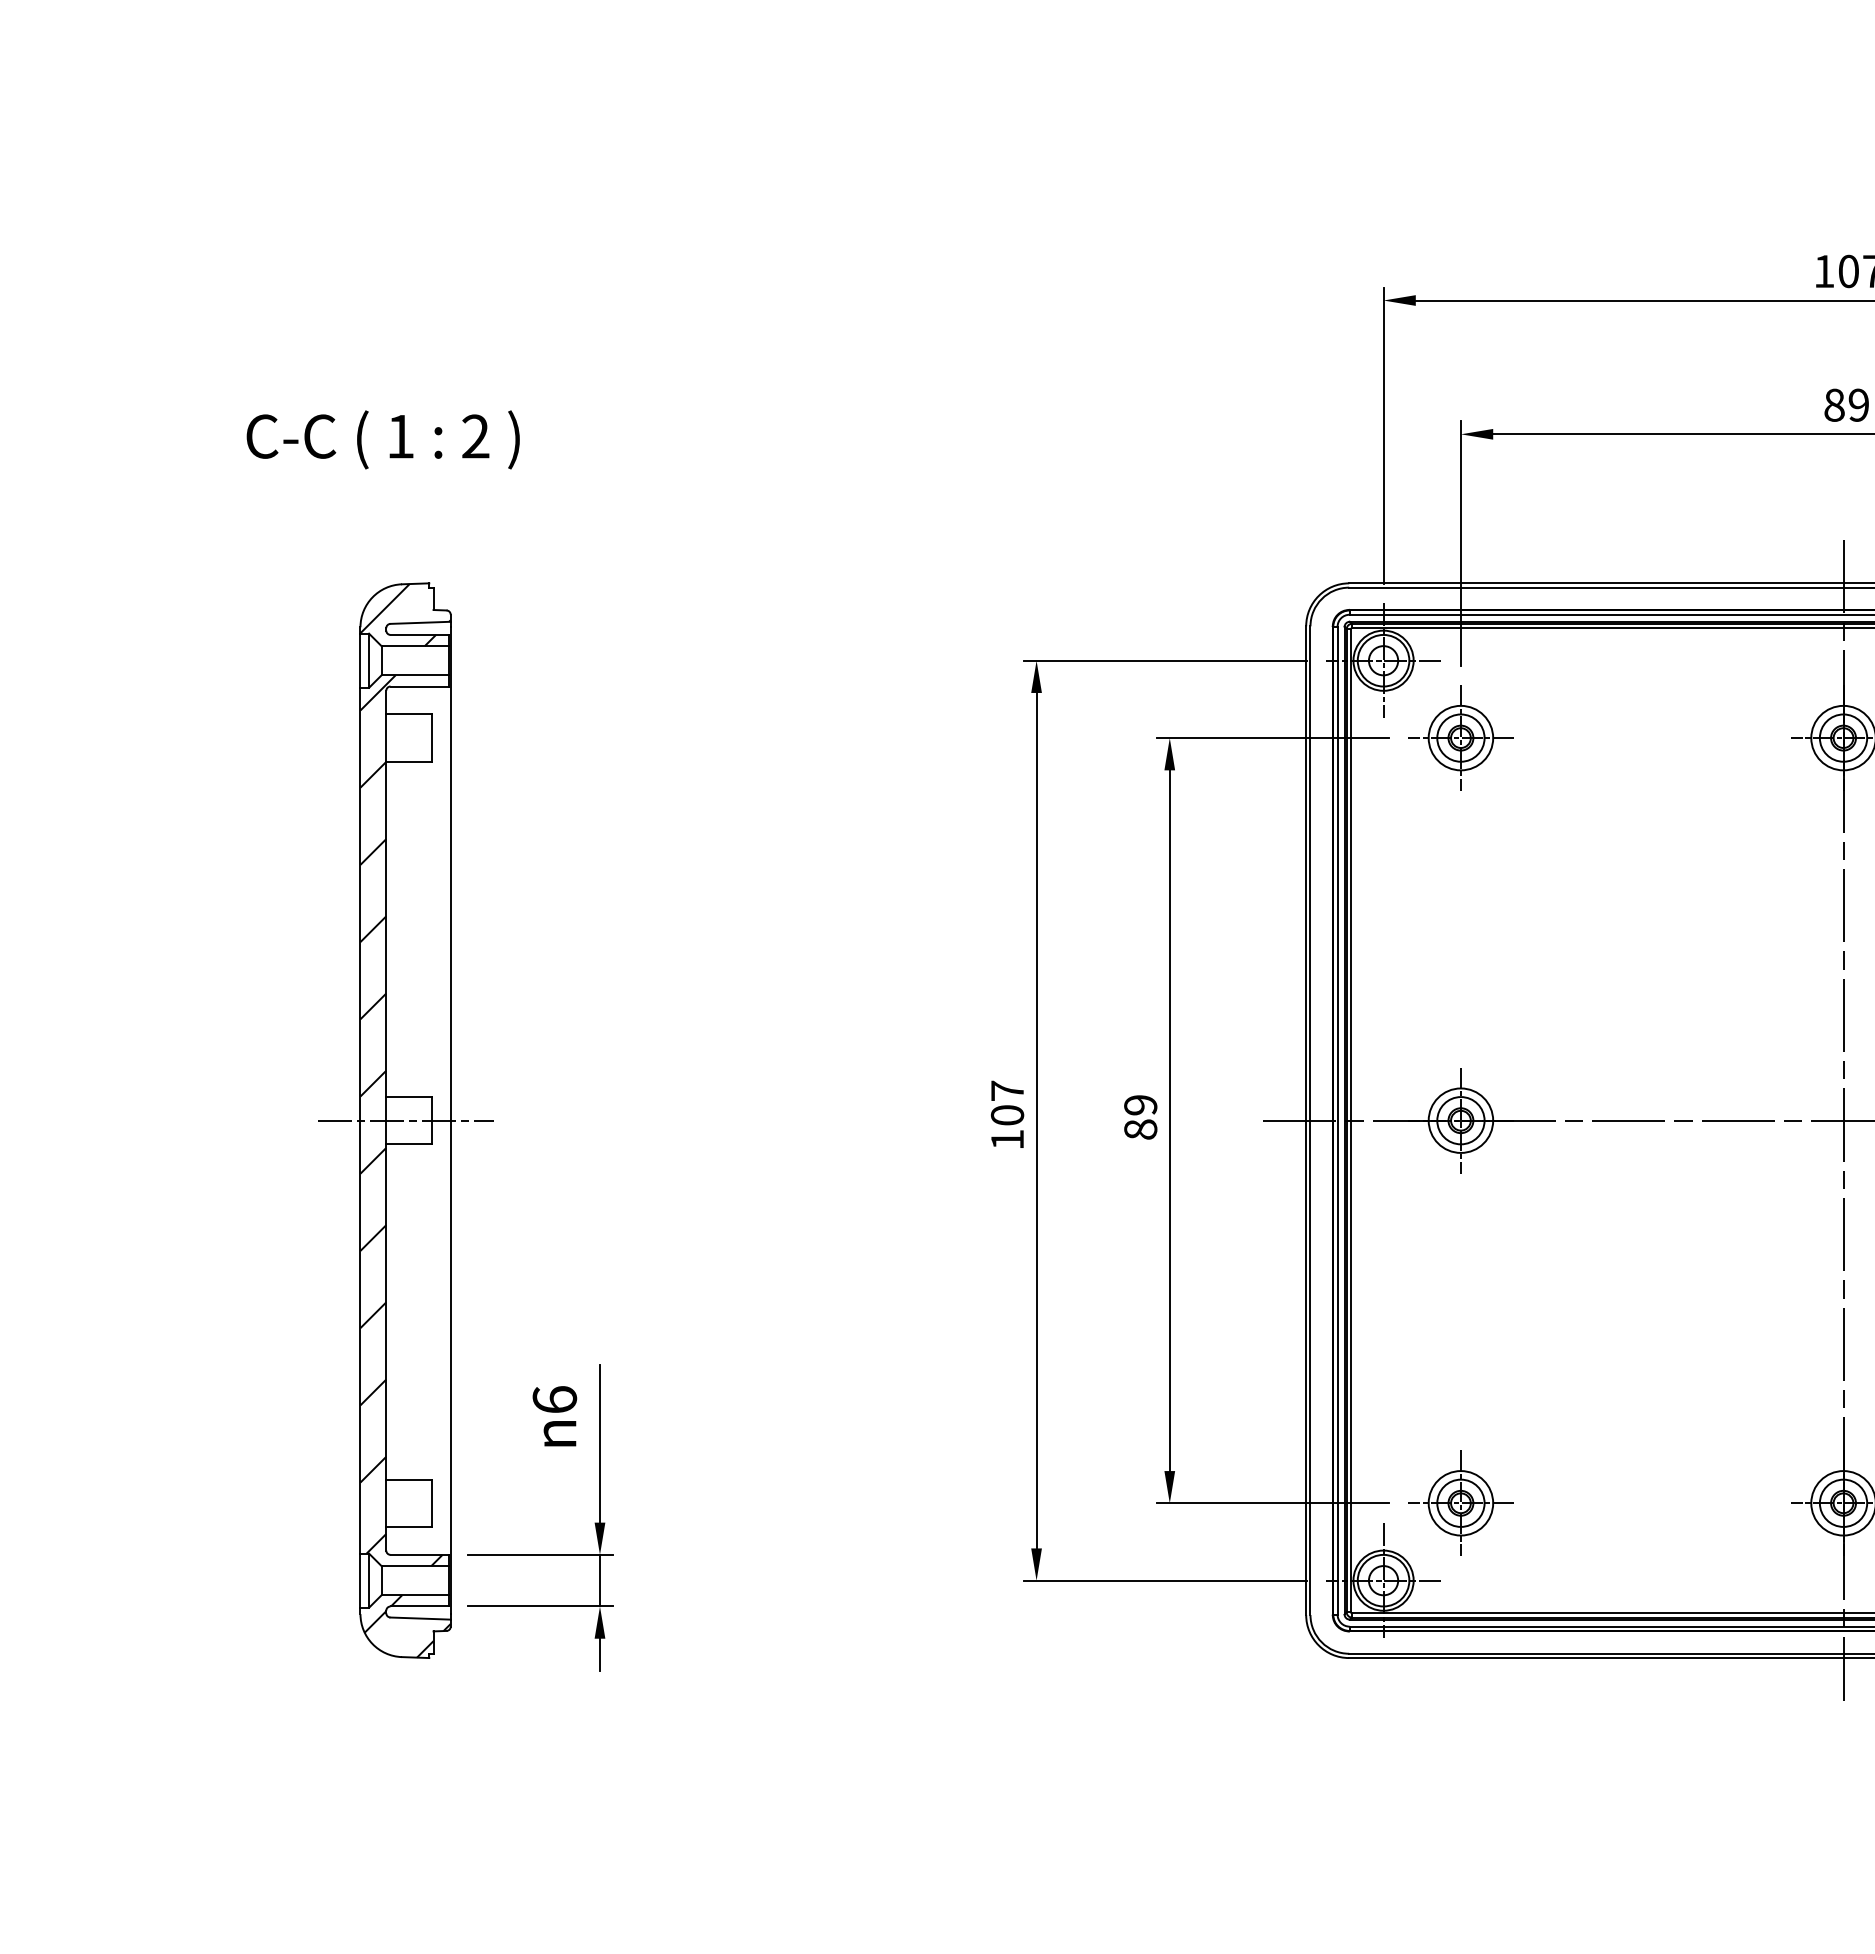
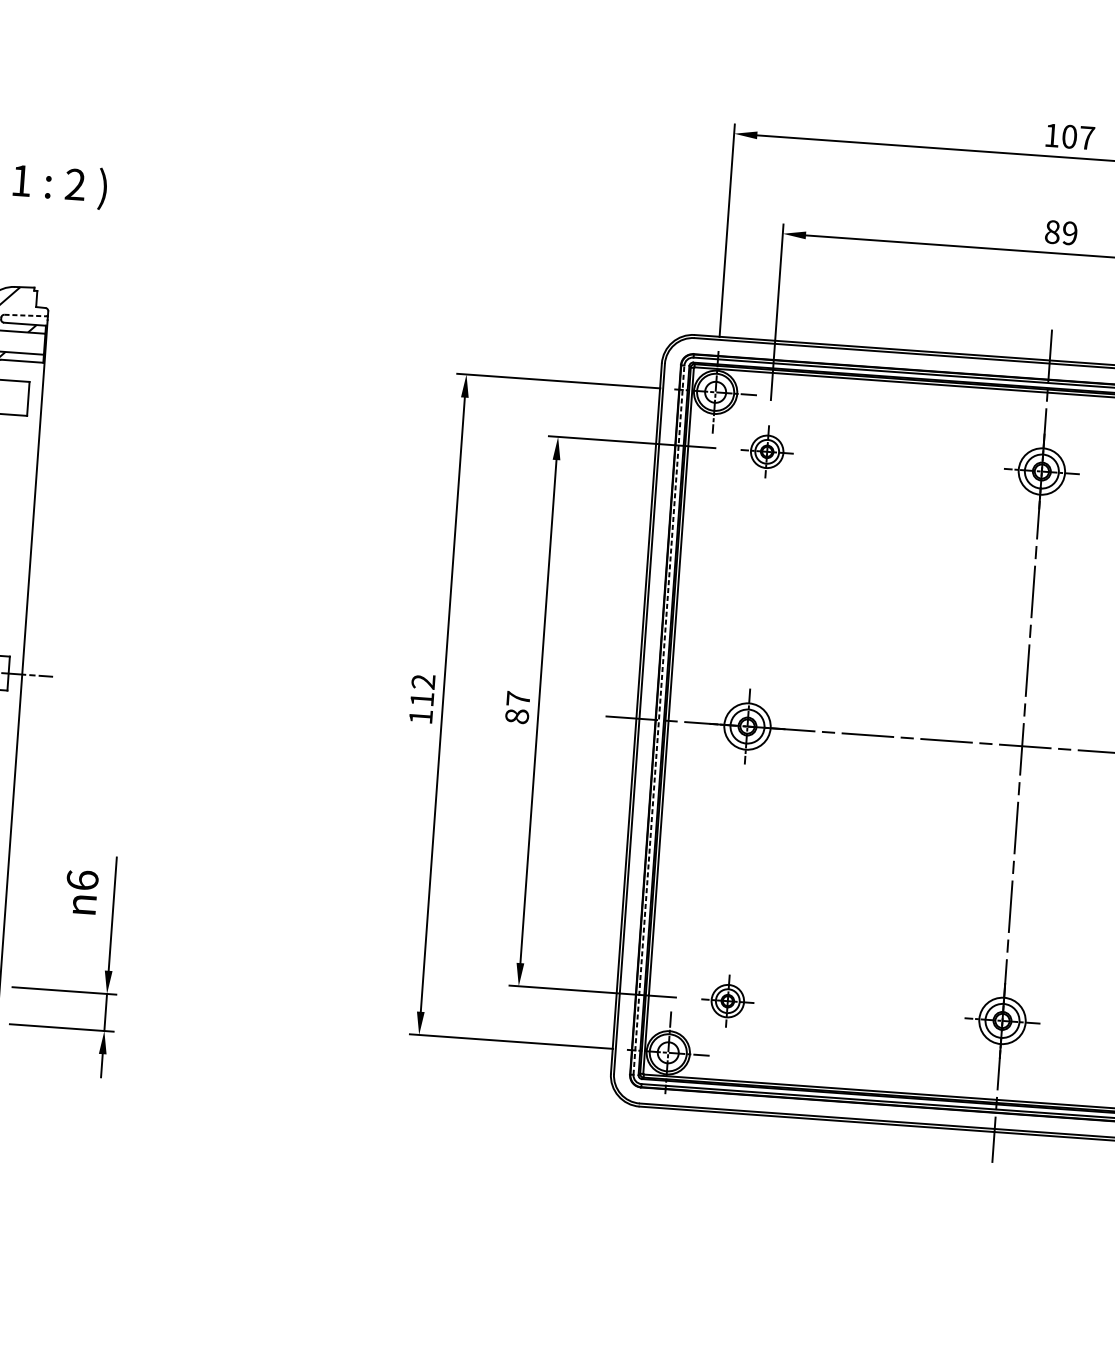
line: (421, 622) -> (26, 315), solid -> dashed
part: (1460, 737) -> (766, 451), size x0.7
text: (1007, 1102) -> (422, 690), 107 -> 112
text: (1140, 1105) -> (518, 699), 89 -> 87
line: (1337, 1120) -> (658, 720), solid -> dashed
part: (1460, 1502) -> (727, 1000), size x0.7

